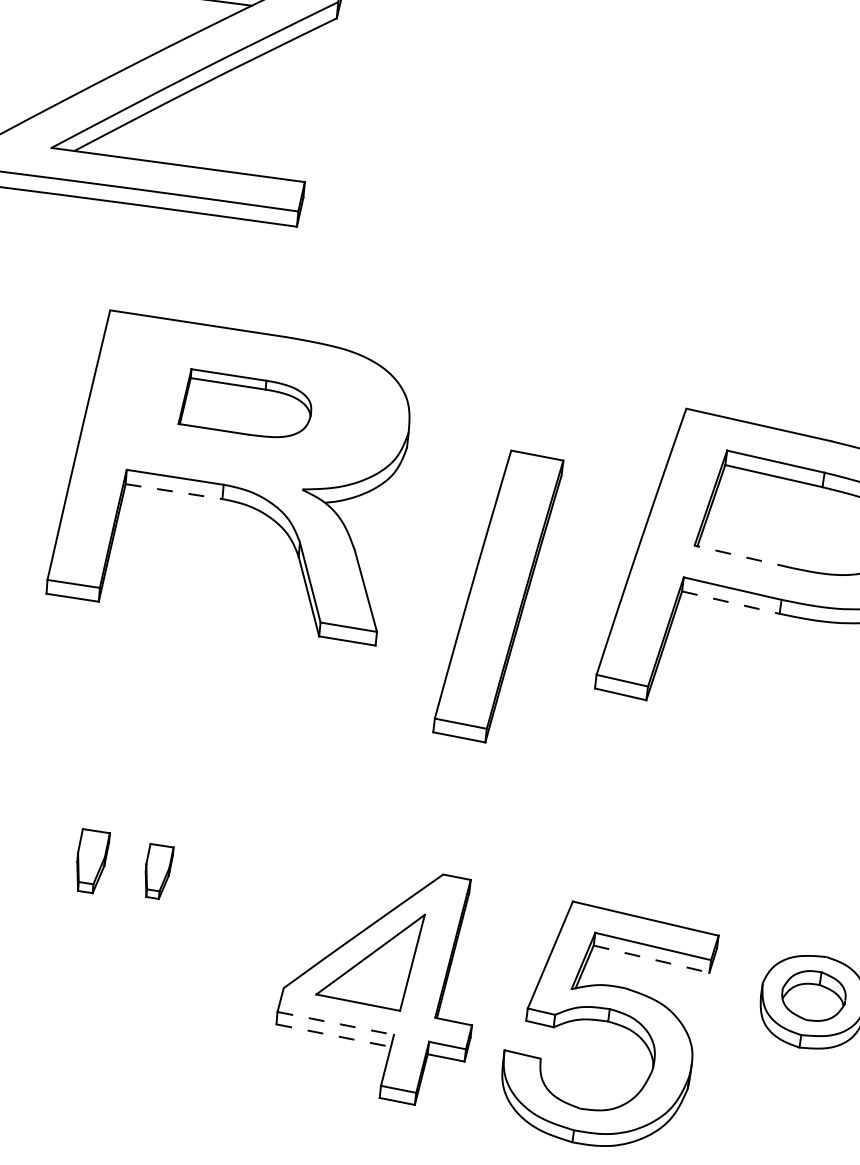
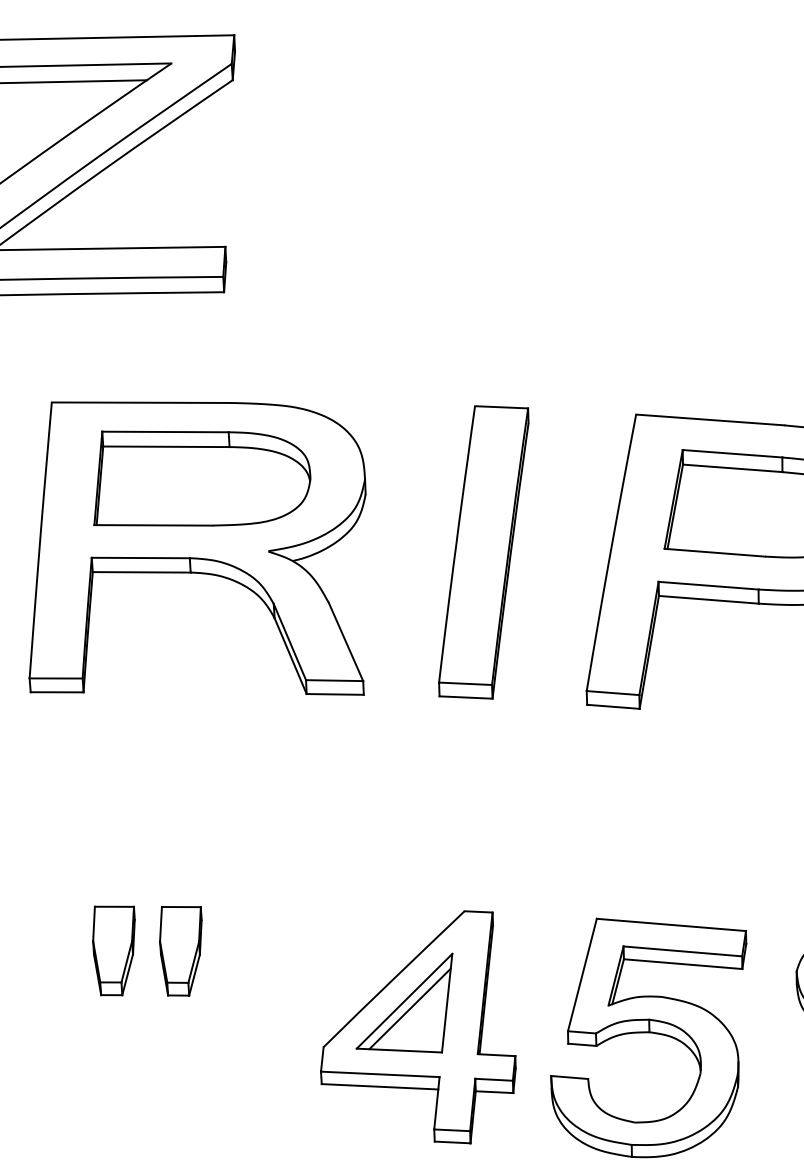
part: (244, 402) -> (198, 473), size x1.67
line: (174, 491) -> (142, 572), dashed -> solid
line: (743, 556) -> (714, 552), dashed -> solid
part: (498, 596) -> (483, 552), moved
line: (731, 602) -> (709, 599), dashed -> solid
part: (93, 860) -> (116, 949), size x1.43
part: (159, 871) -> (183, 950), size x1.67
line: (652, 959) -> (684, 964), dashed -> solid
line: (374, 962) -> (409, 1008), added
line: (336, 1023) -> (381, 1074), dashed -> solid
line: (334, 1035) -> (380, 1086), dashed -> solid

